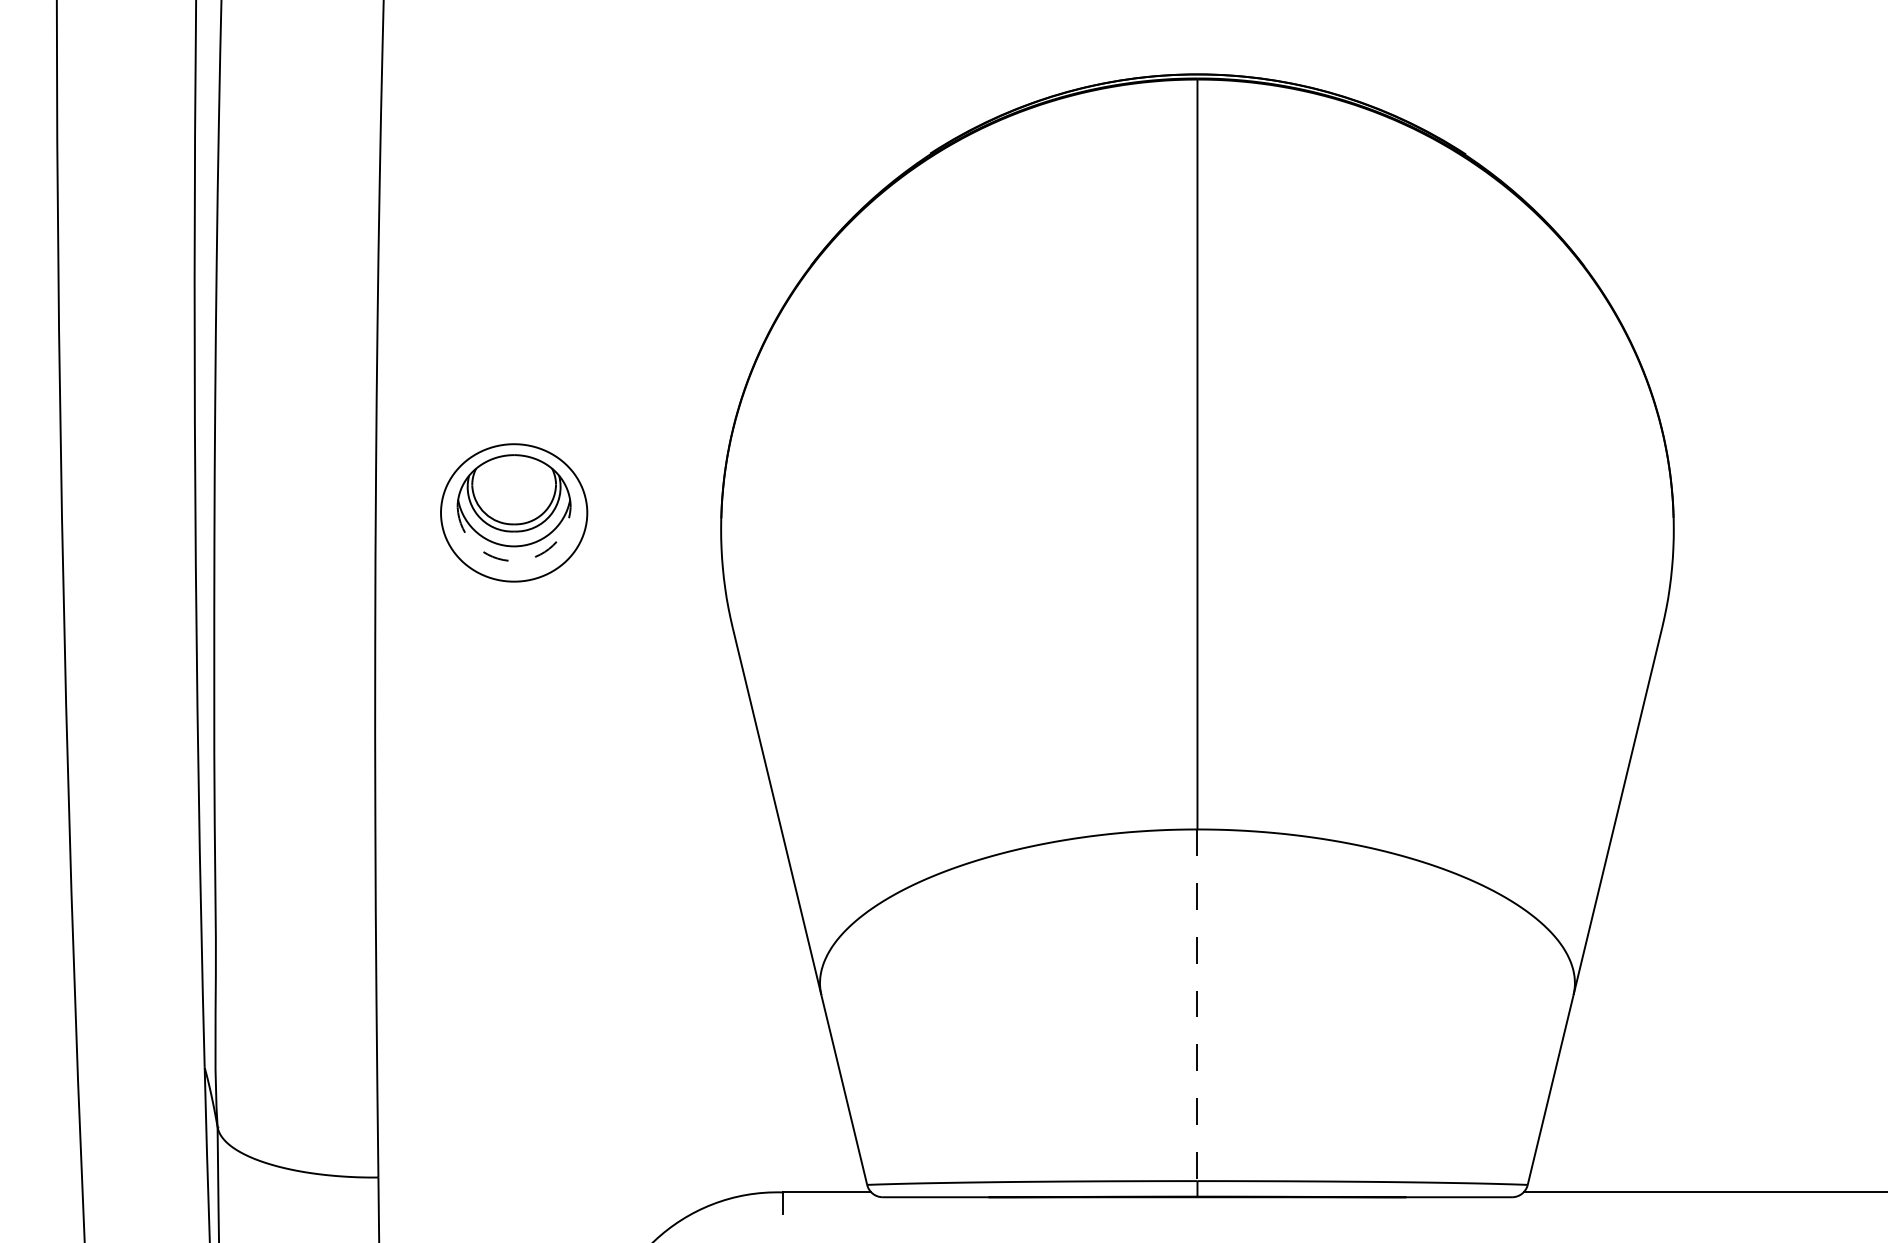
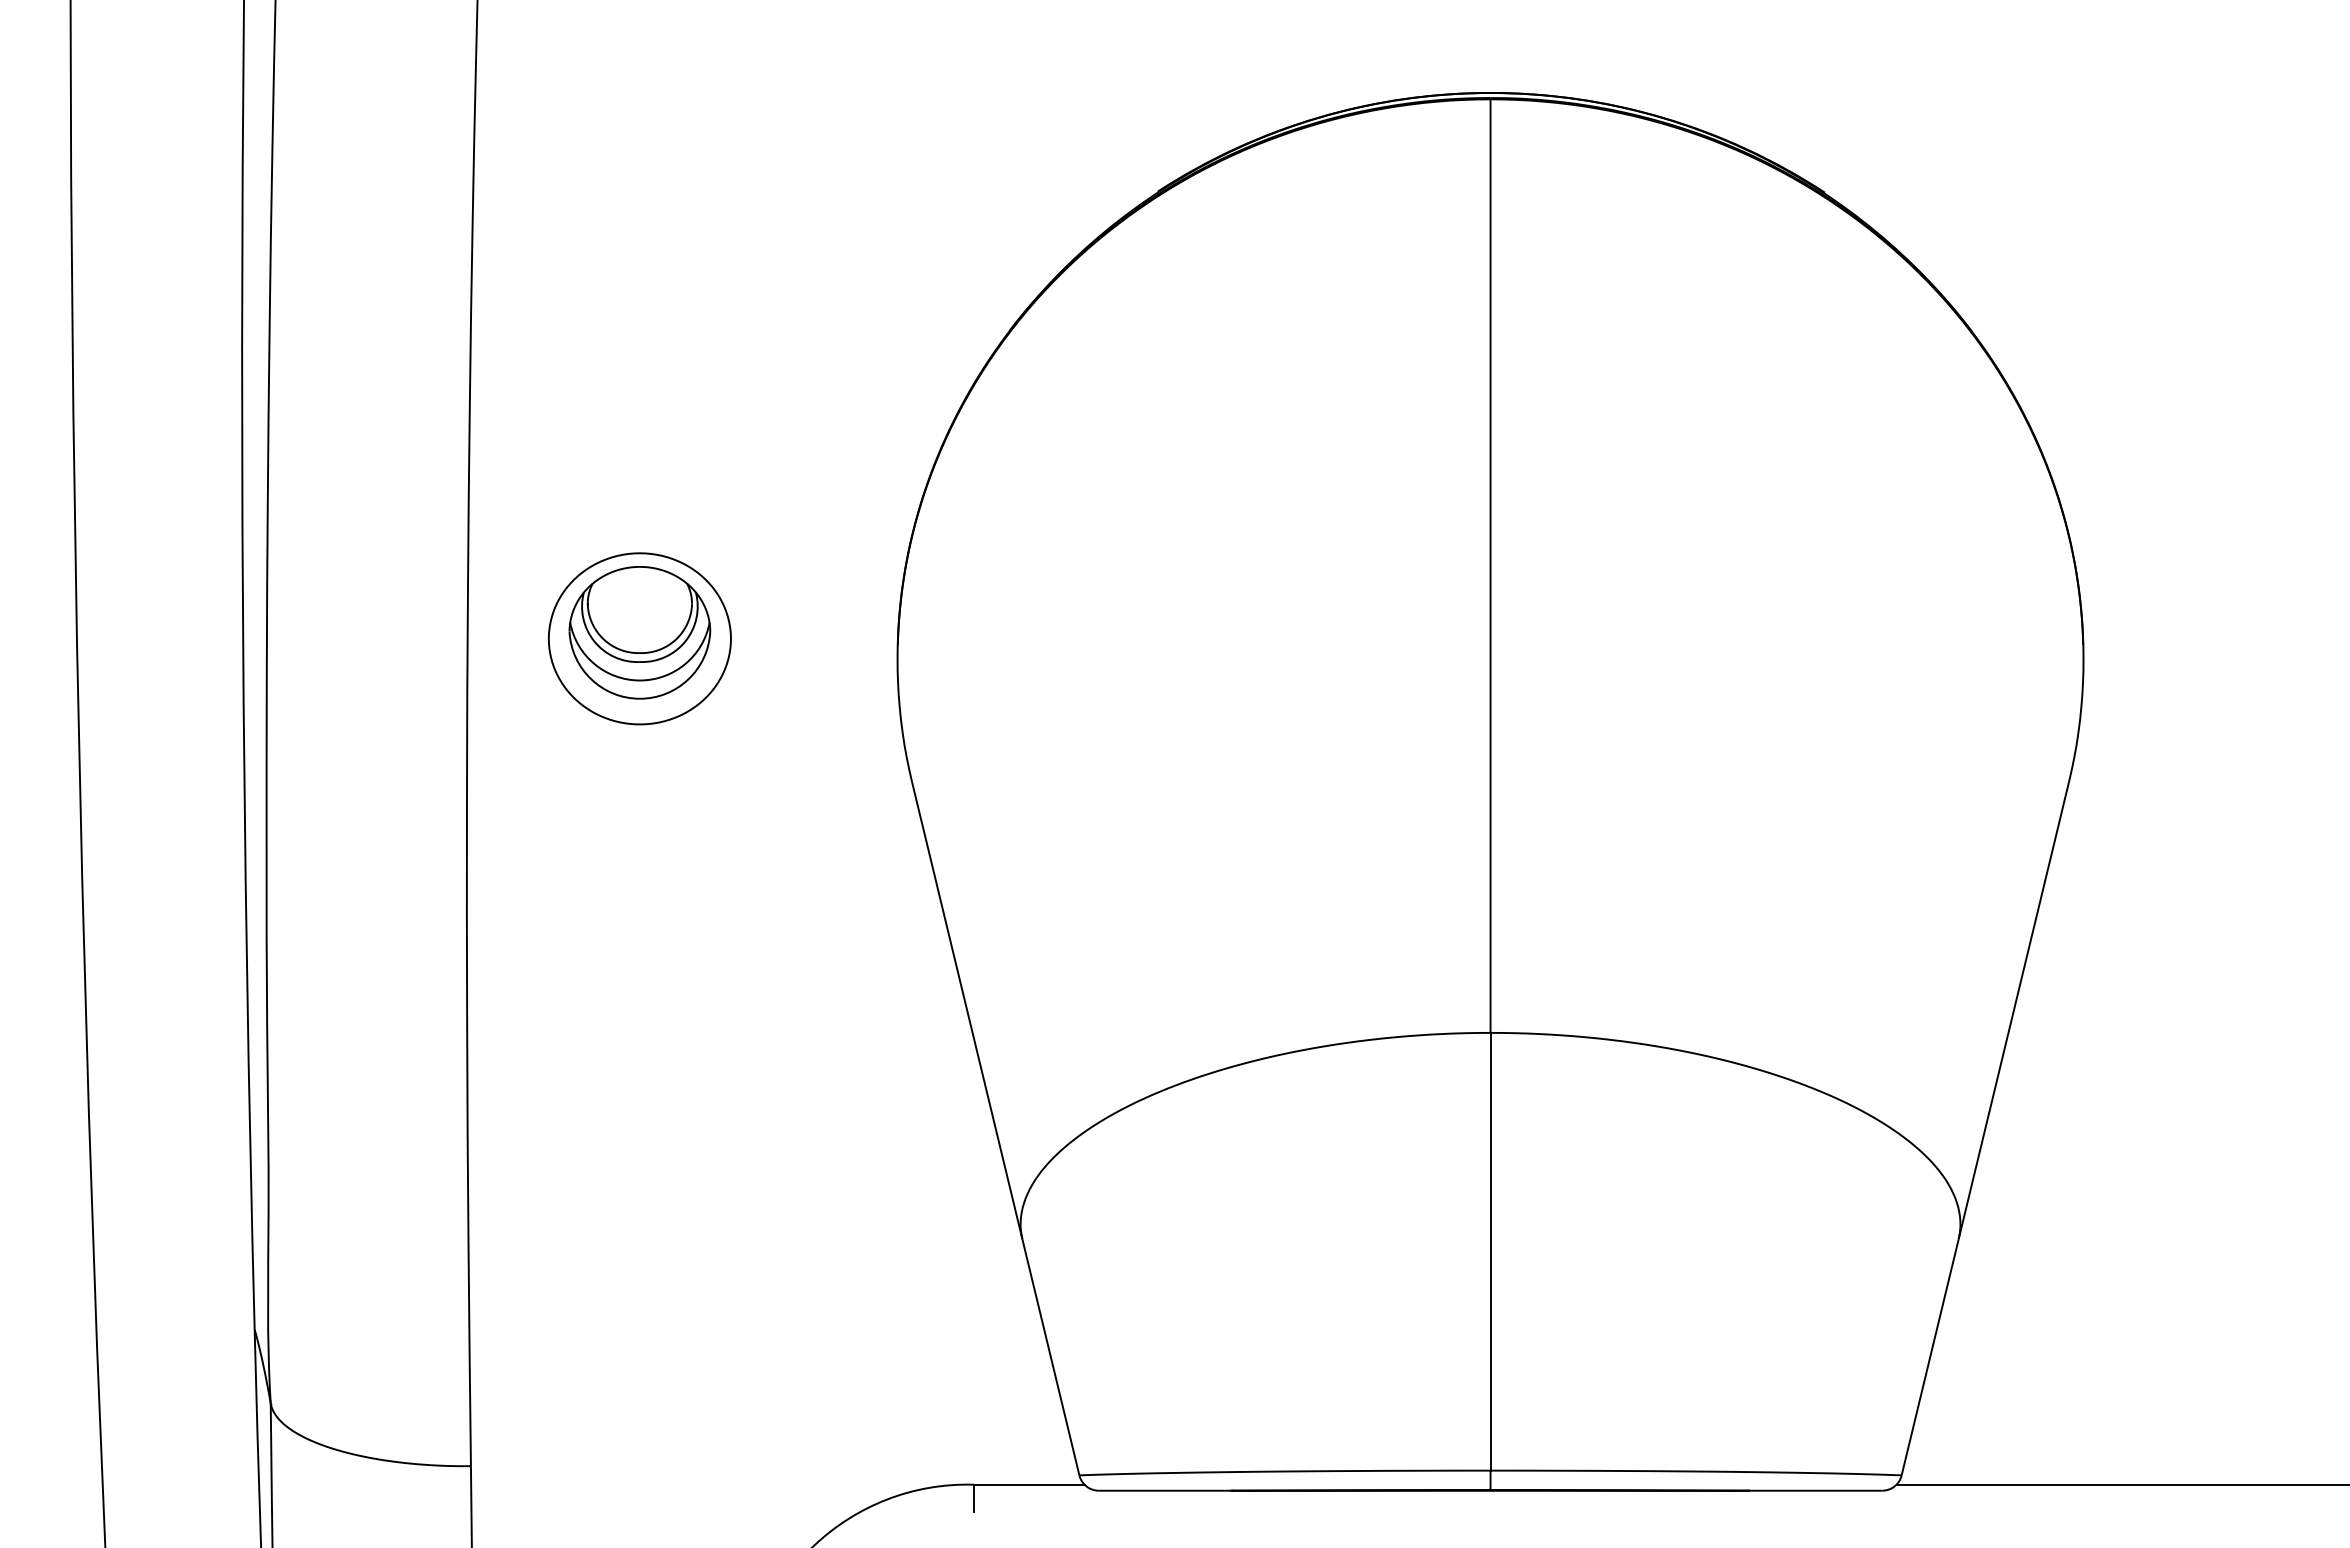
arc: (513, 560) -> (639, 698), dashed -> solid
line: (1197, 1005) -> (1490, 1251), dashed -> solid

